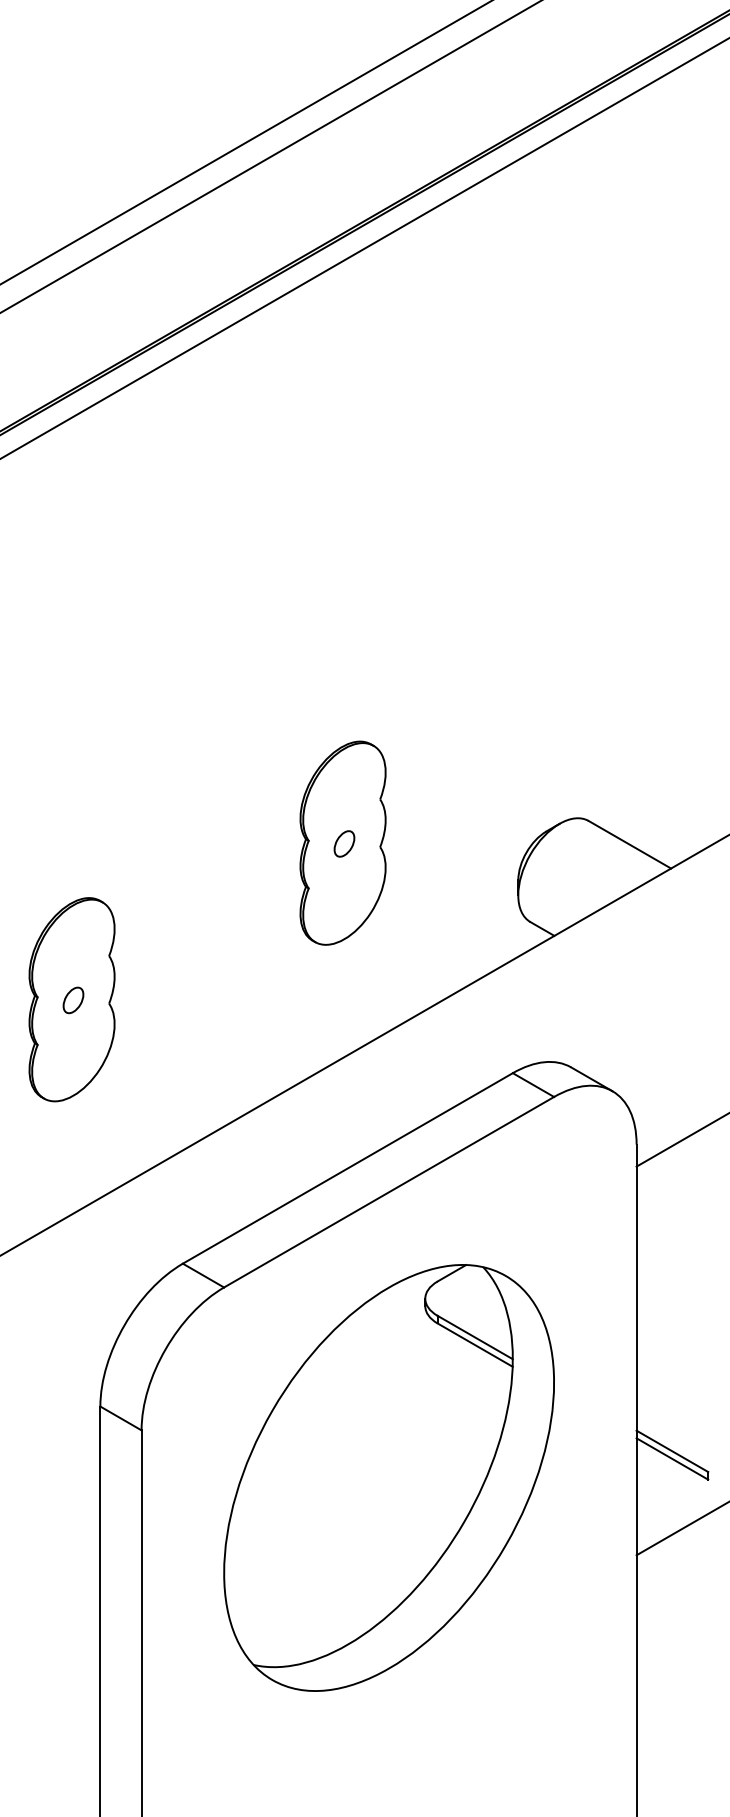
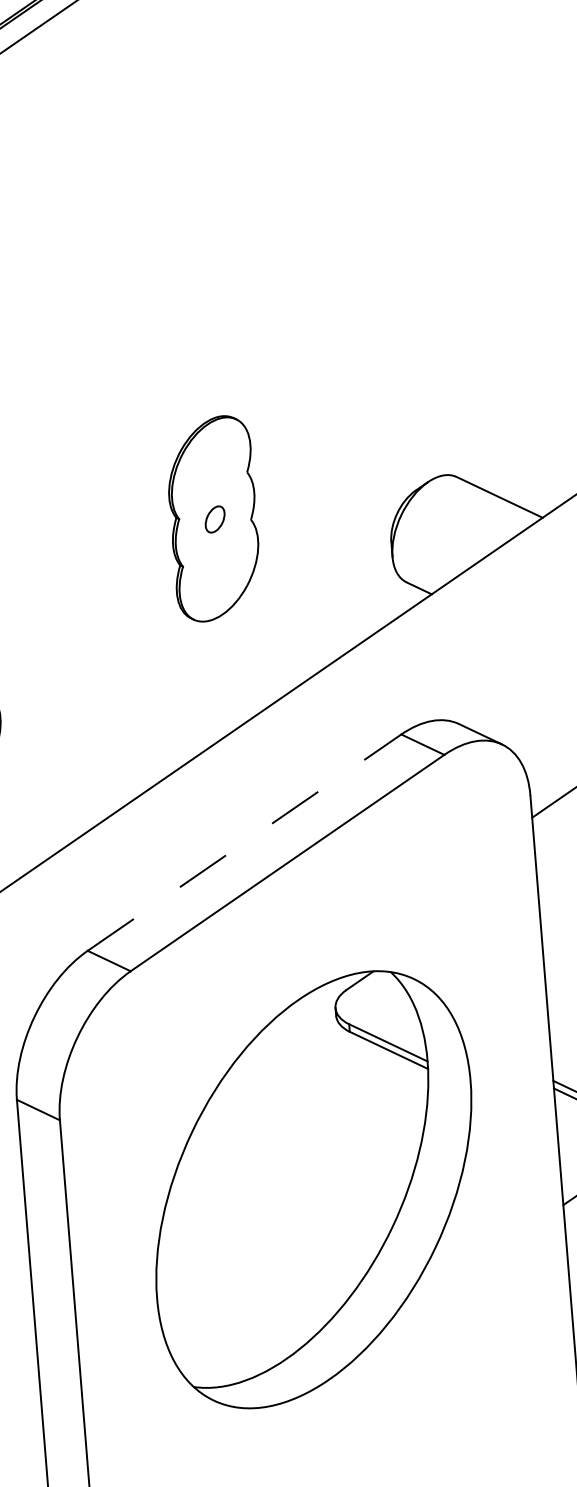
line: (347, 1168) -> (244, 842), solid -> dashed
part: (388, 1477) -> (313, 1189), moved

